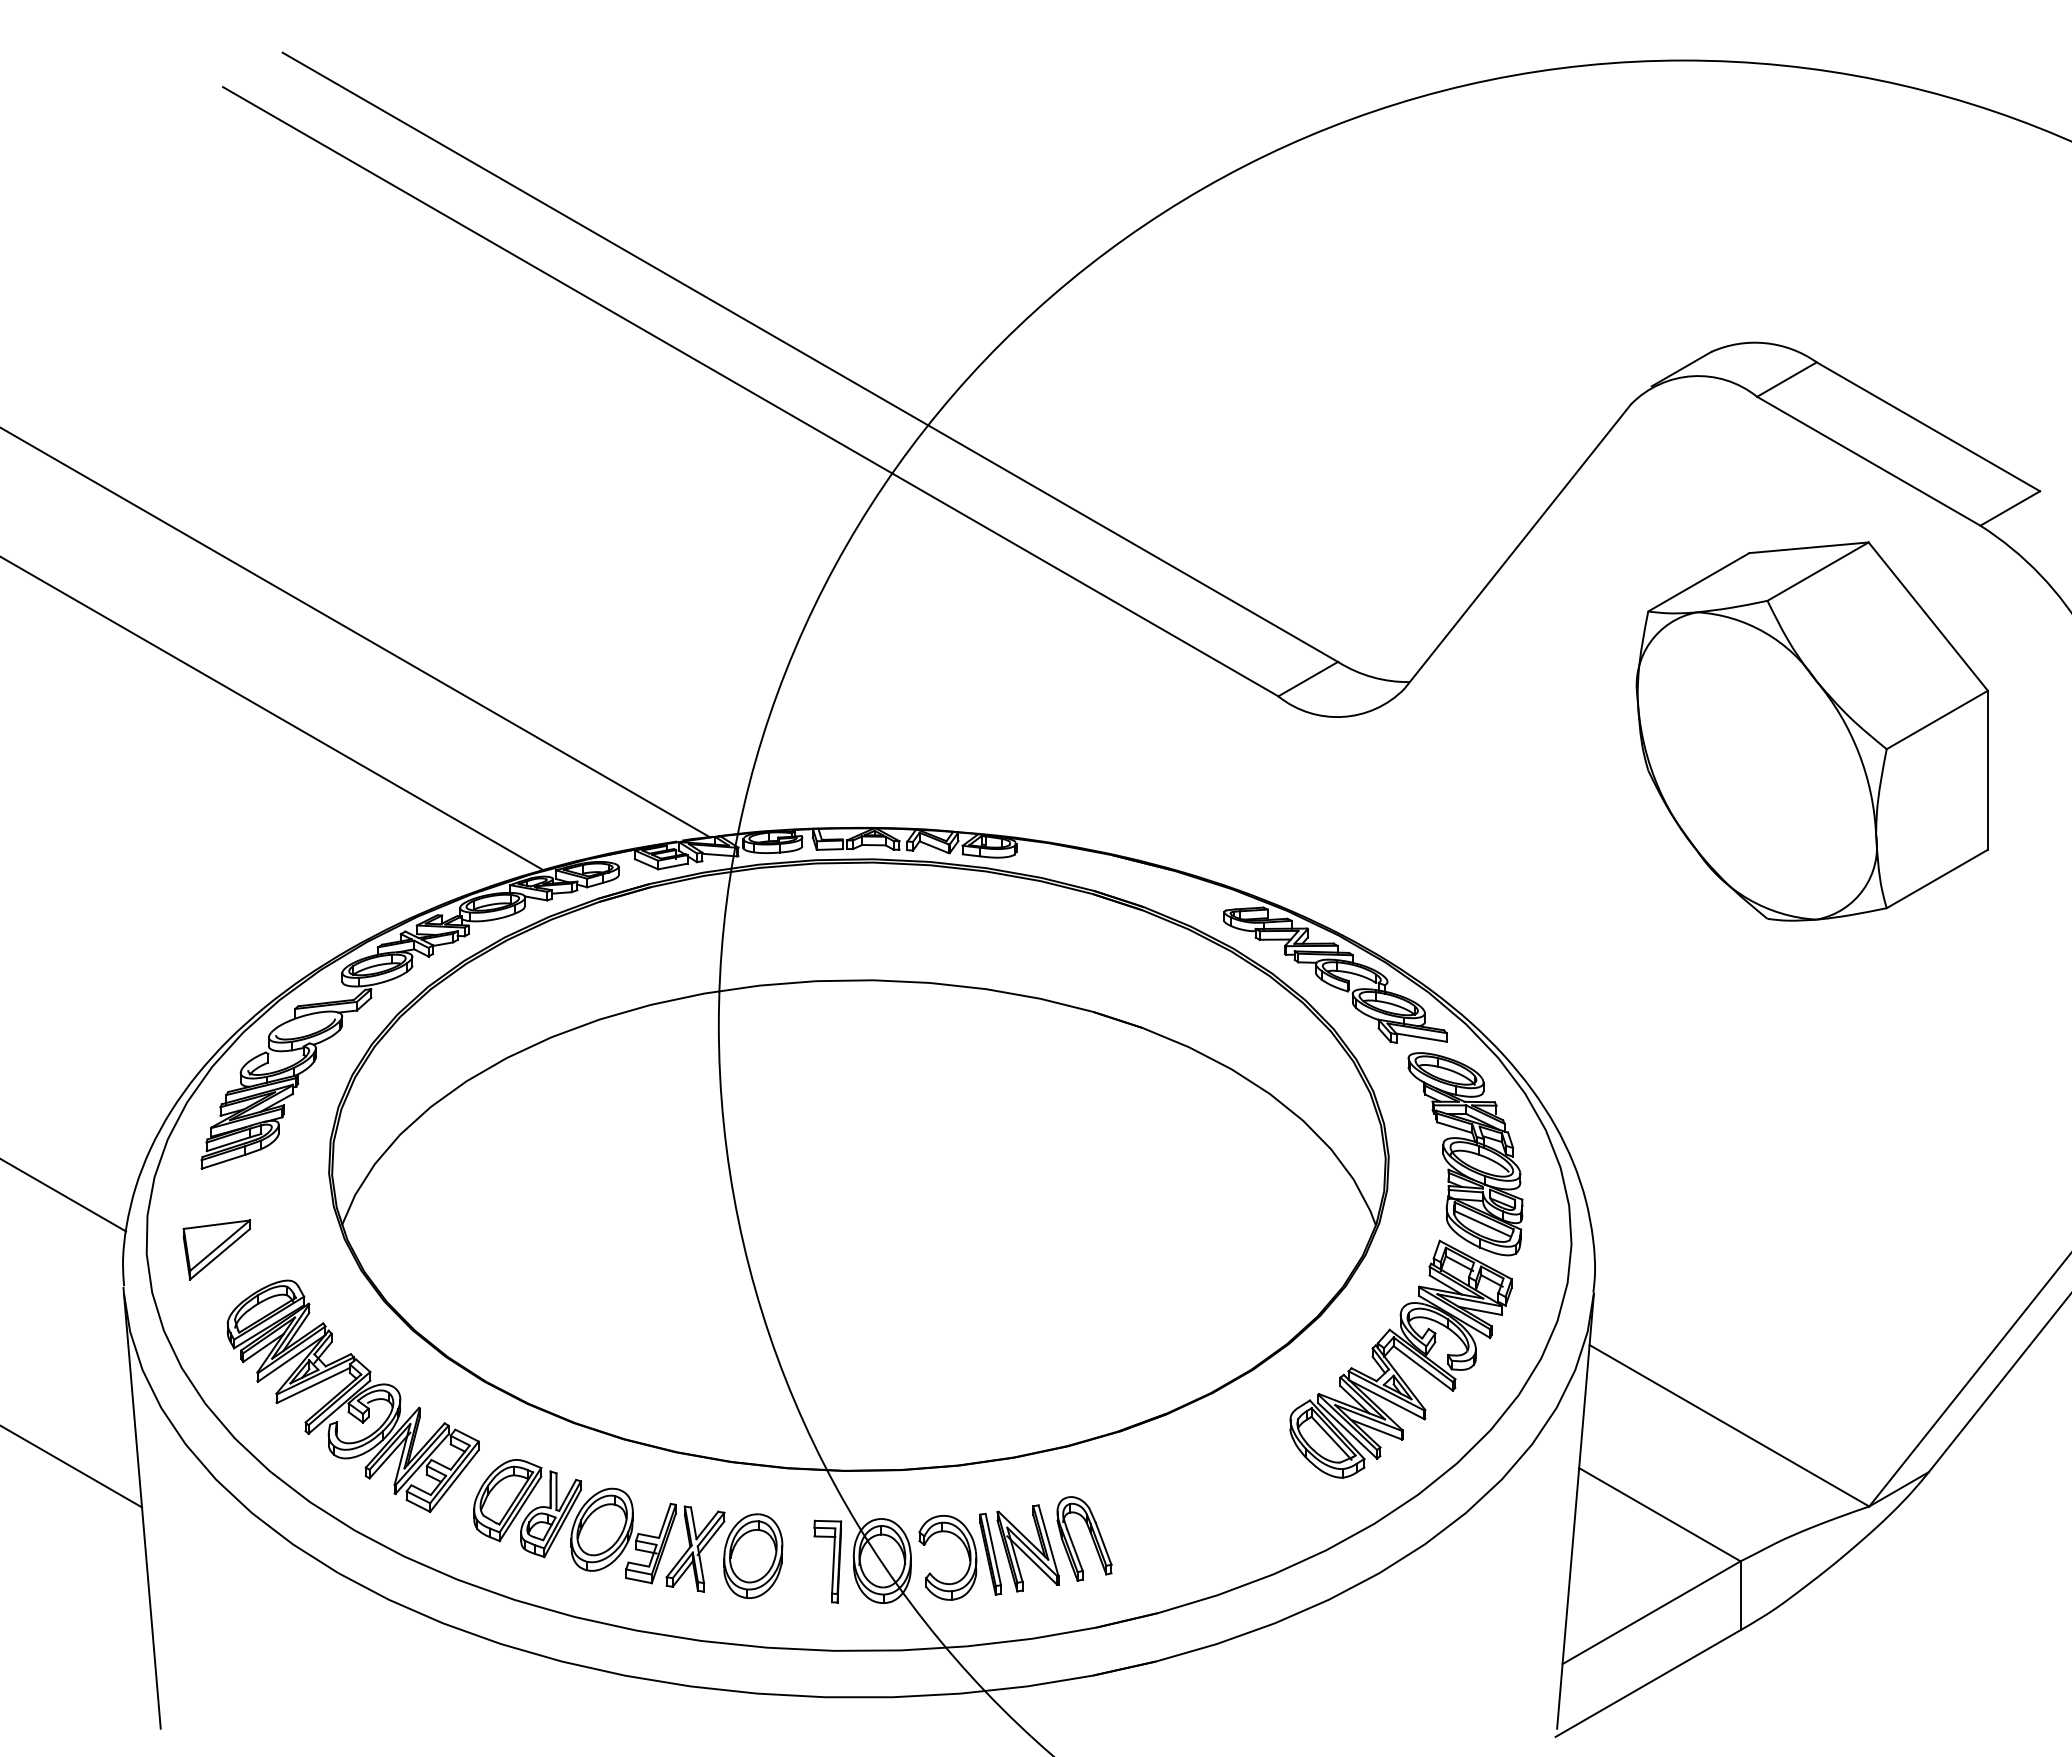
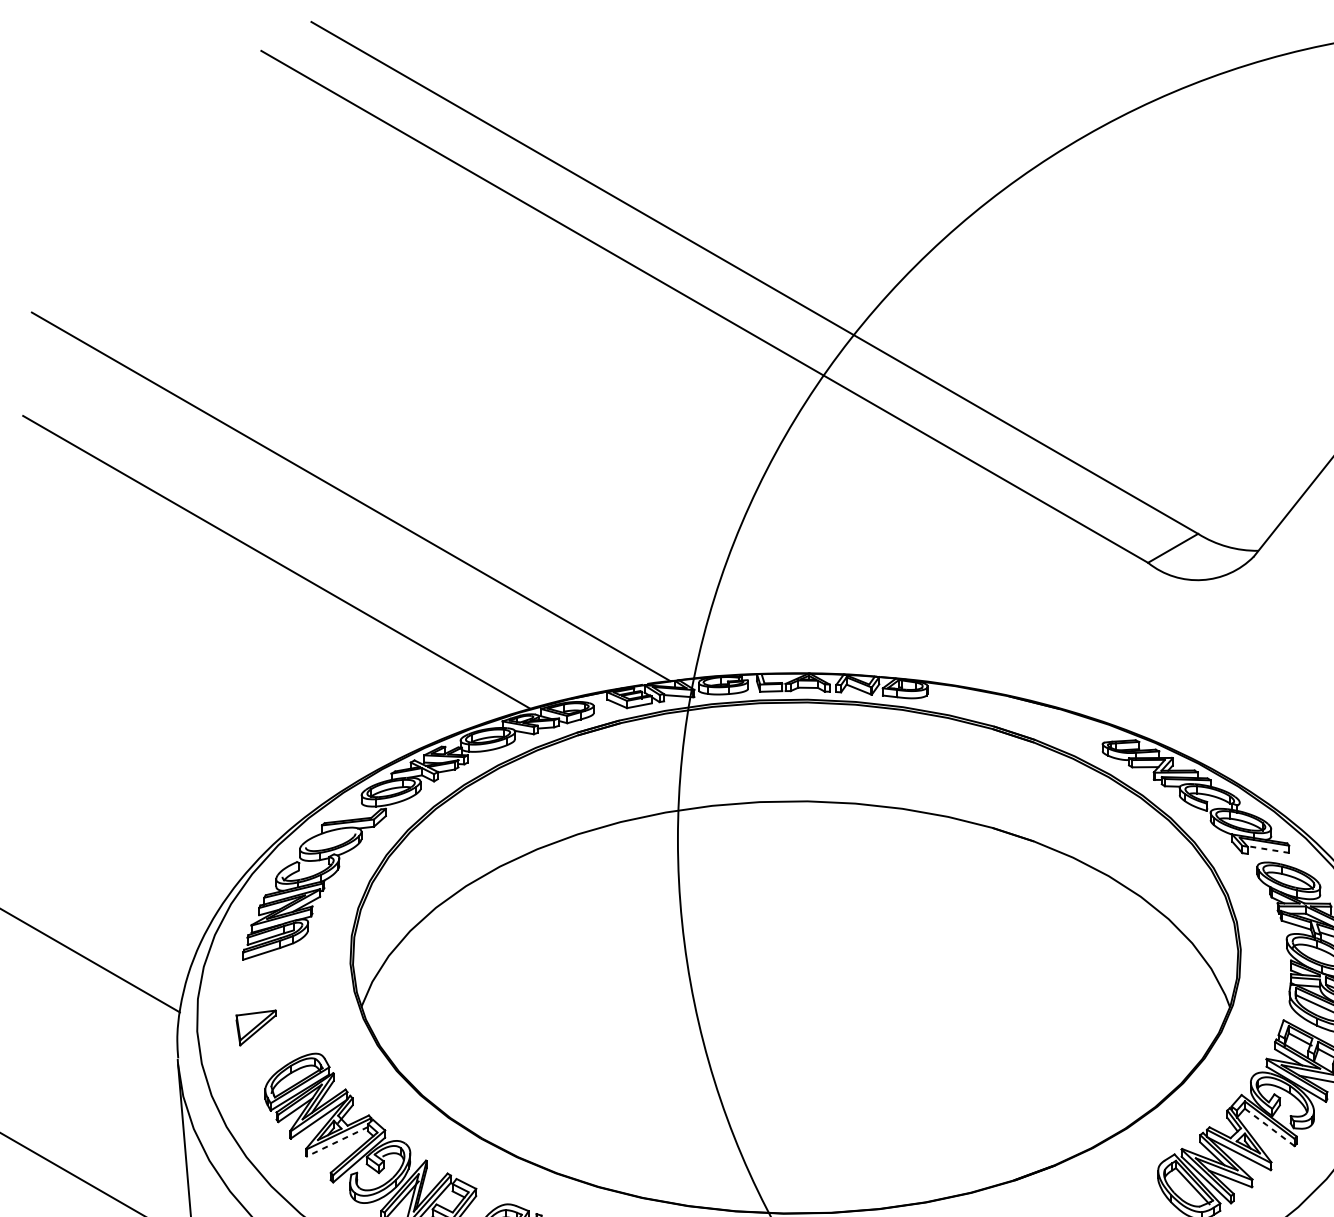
line: (1420, 1037) -> (1267, 849), solid -> dashed
part: (216, 1249) -> (255, 1027), size x0.7
line: (1422, 1368) -> (1269, 1127), solid -> dashed
line: (313, 1385) -> (337, 1141), solid -> dashed

